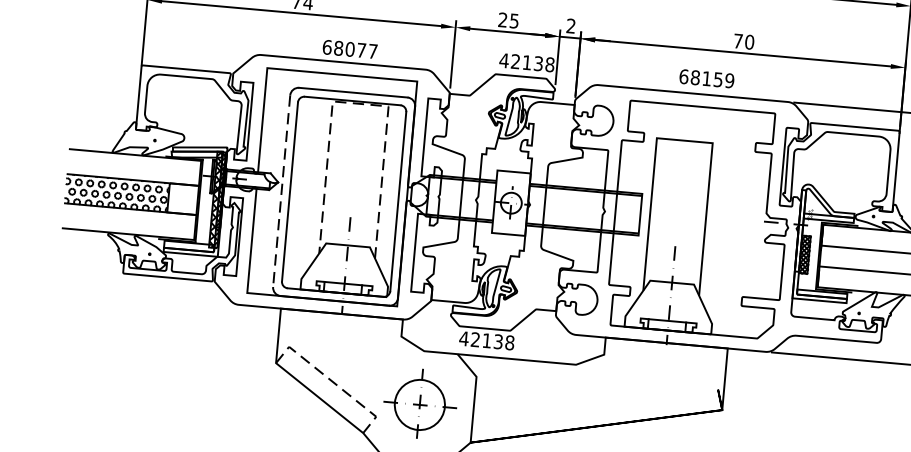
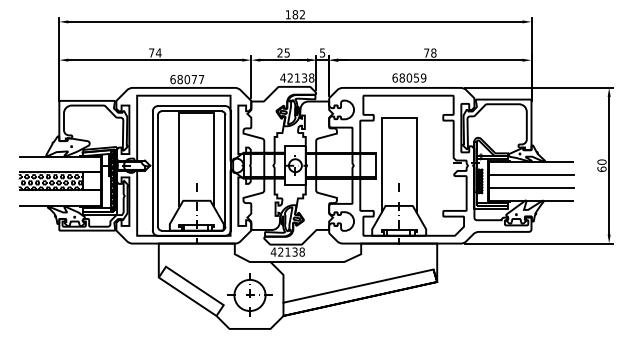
text: (571, 25) -> (322, 52), 2 -> 5
text: (749, 41) -> (433, 52), 70 -> 78
text: (707, 77) -> (409, 77), 68159 -> 68059
line: (360, 103) -> (196, 112), dashed -> solid
line: (281, 190) -> (152, 170), dashed -> solid
line: (332, 381) -> (194, 285), dashed -> solid
line: (595, 404) -> (358, 285), added

